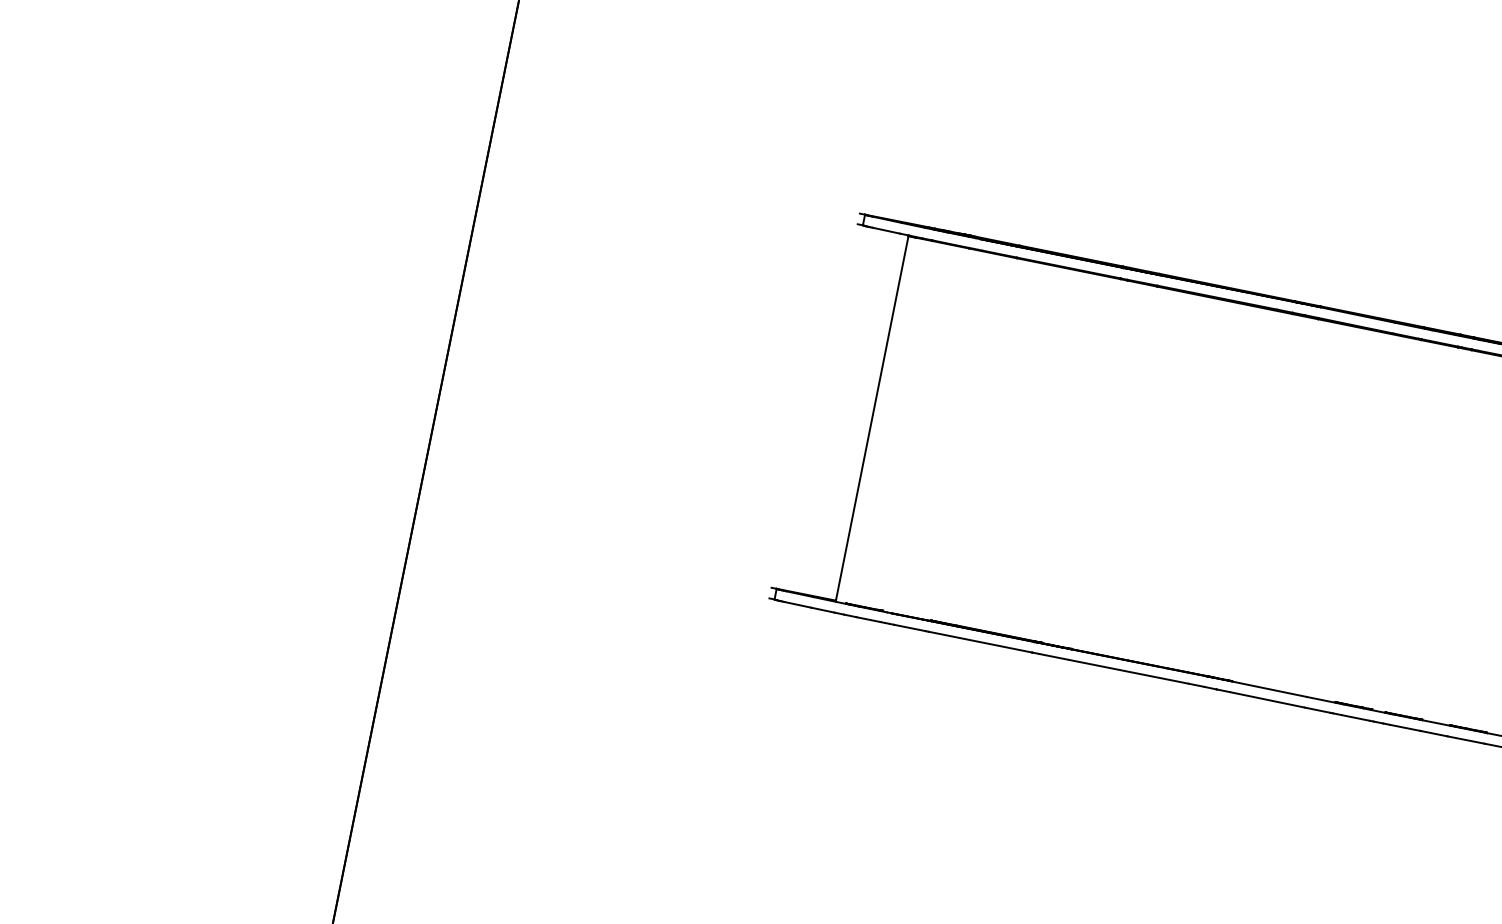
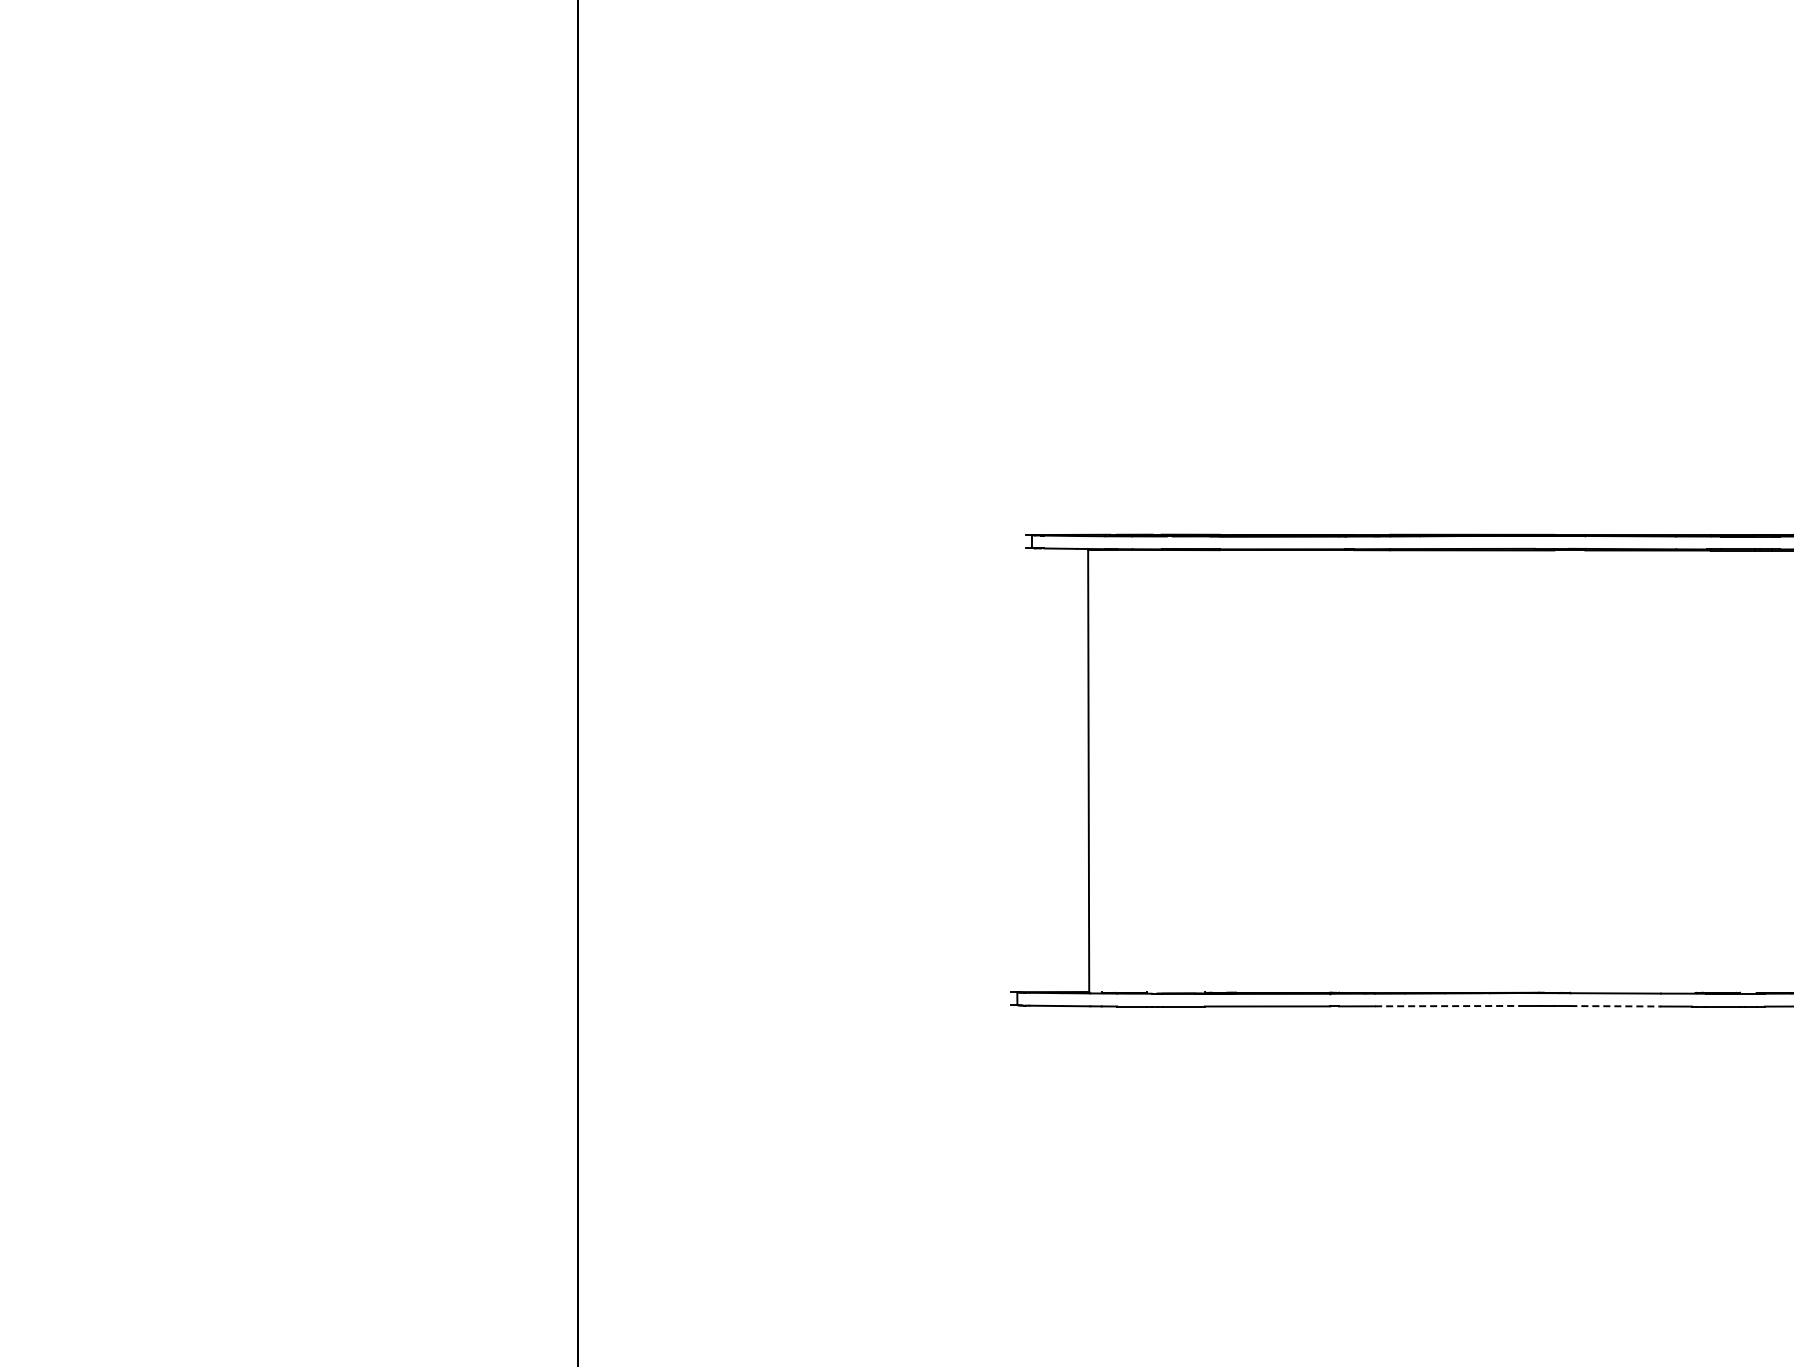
line: (1128, 672) -> (1447, 1006), solid -> dashed
line: (1267, 700) -> (1616, 1006), solid -> dashed

